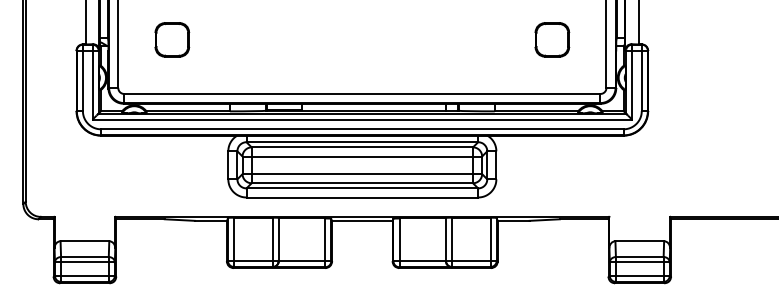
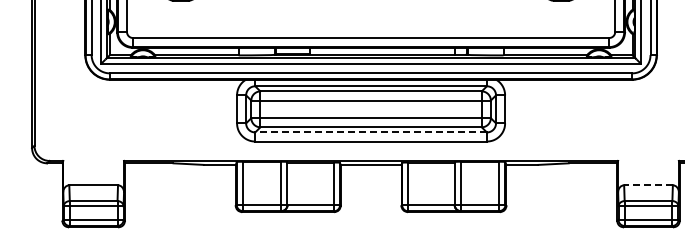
line: (362, 188) -> (371, 132), solid -> dashed
line: (639, 241) -> (648, 185), solid -> dashed

